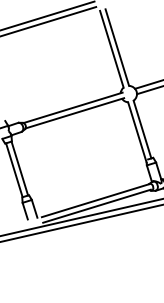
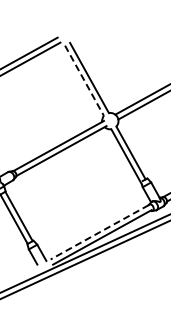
line: (111, 49) -> (84, 81), solid -> dashed
line: (95, 200) -> (99, 232), solid -> dashed

